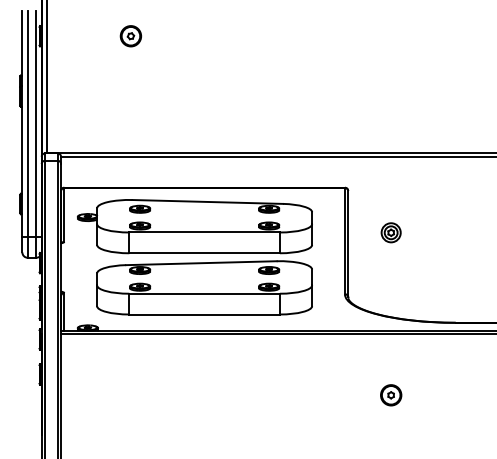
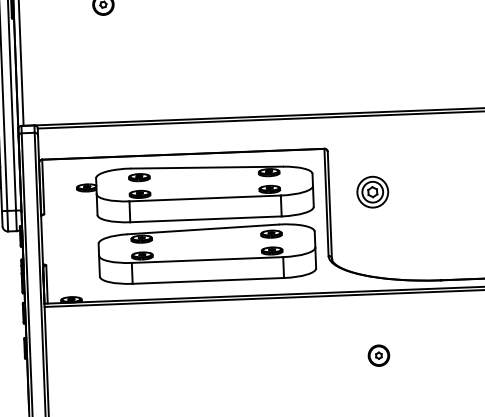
part: (390, 232) -> (371, 192), size x1.6
part: (194, 257) -> (195, 223), moved

